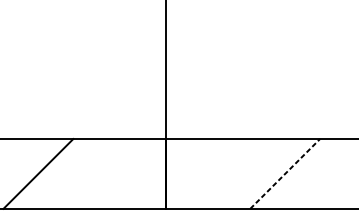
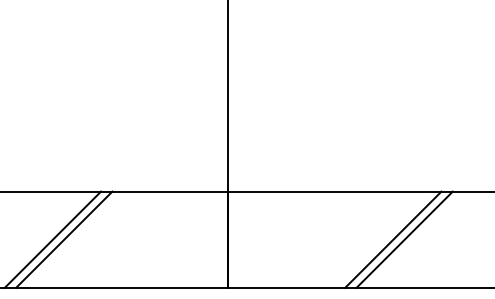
line: (46, 173) -> (64, 239), added
line: (285, 173) -> (393, 239), dashed -> solid
line: (293, 173) -> (404, 239), added

